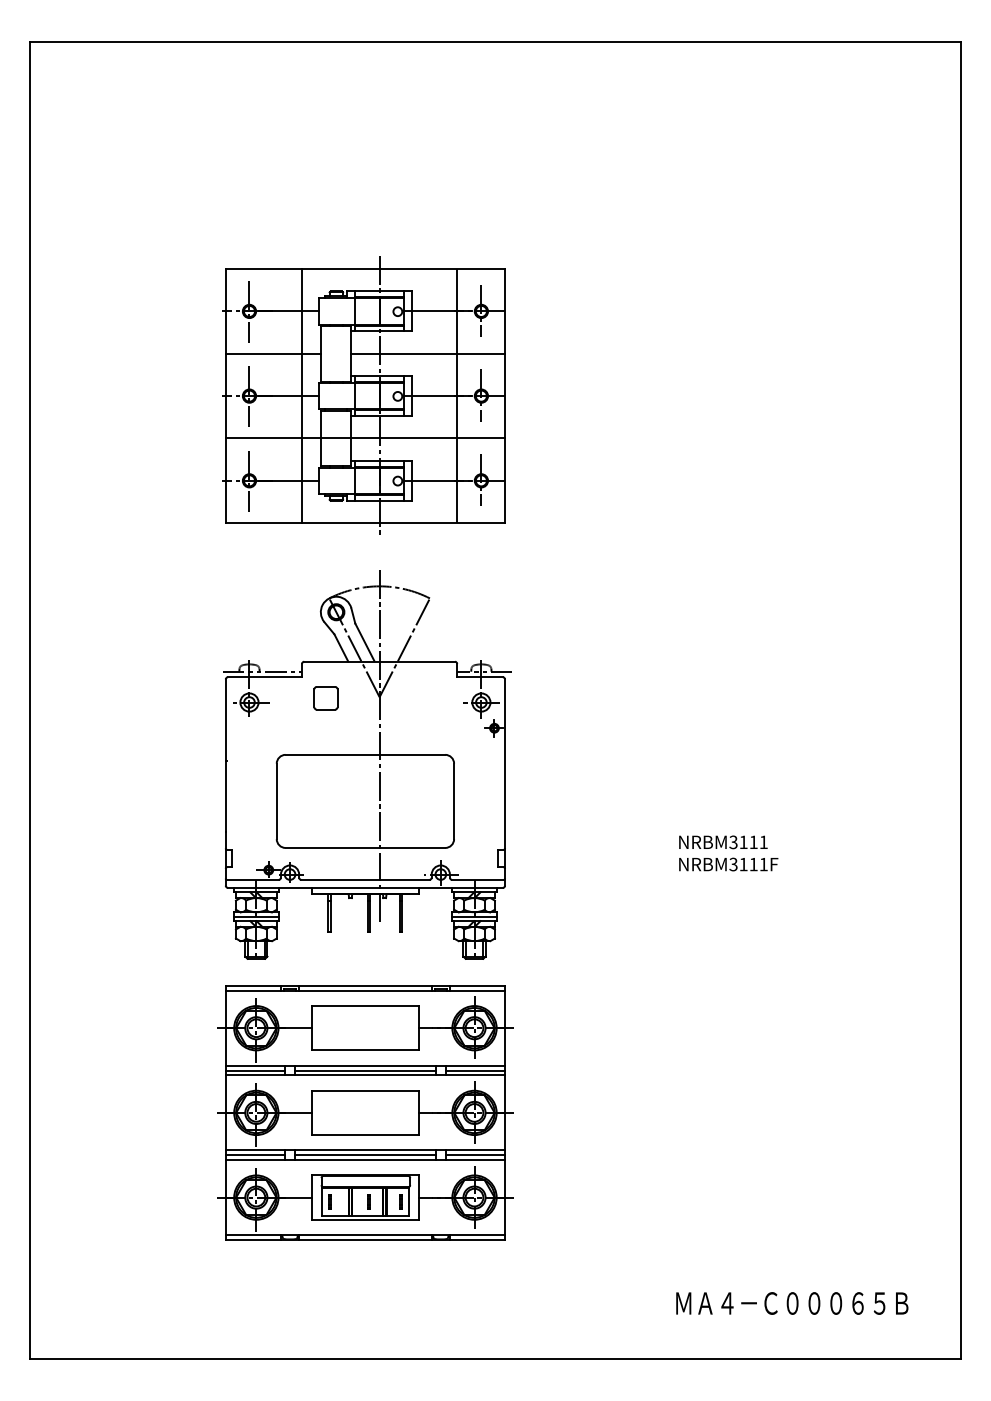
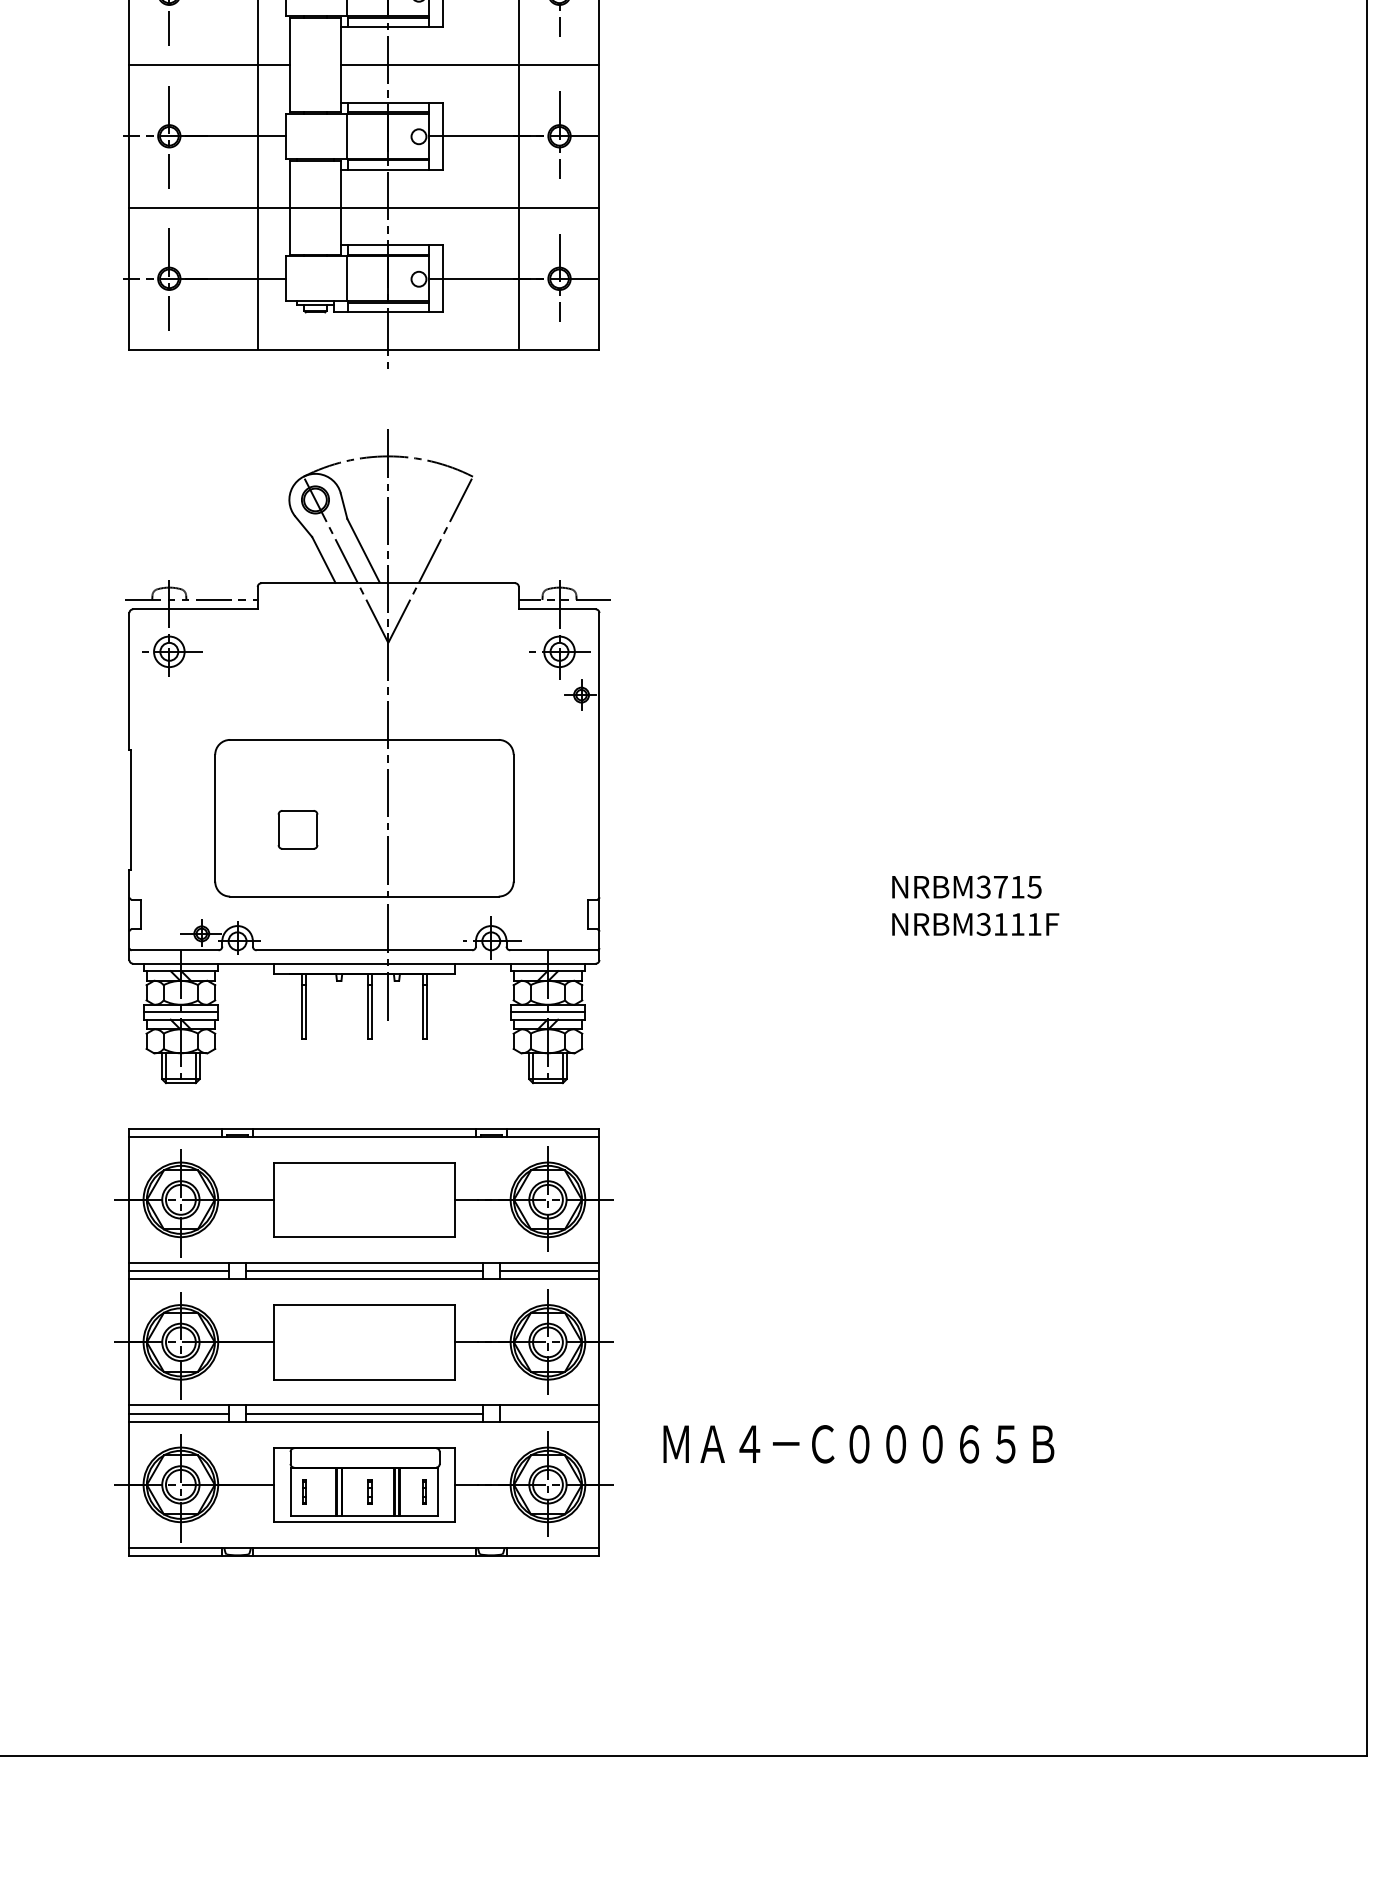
part: (325, 698) -> (297, 830), moved
text: (753, 842) -> (1017, 887), NRBM3111 -> NRBM3715
line: (475, 1155) -> (549, 1414), removed
text: (792, 1303) -> (859, 1444), moved

